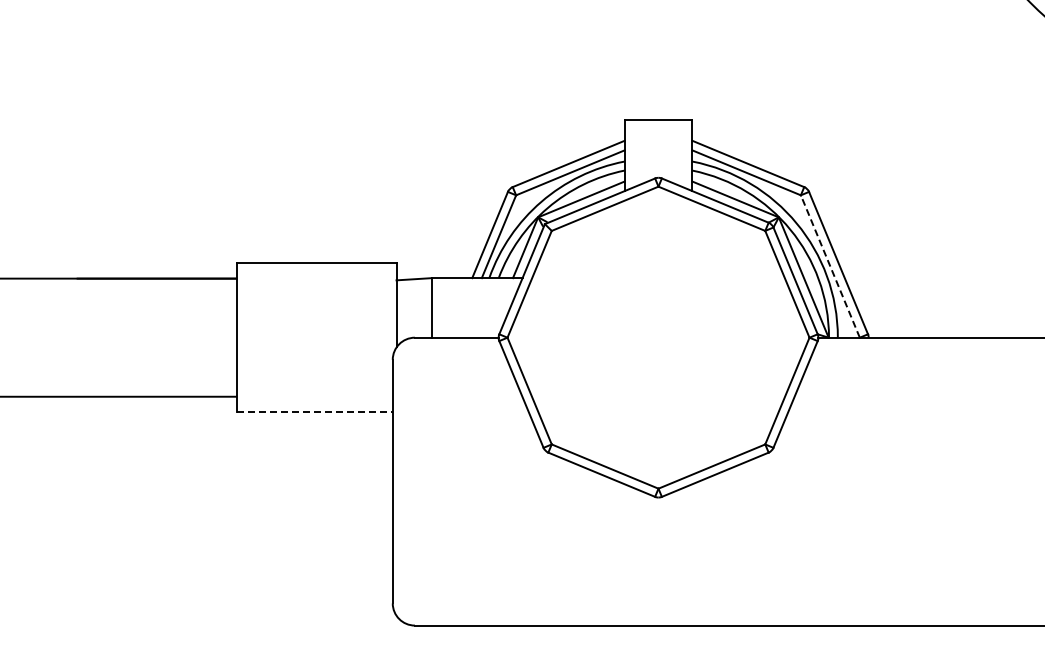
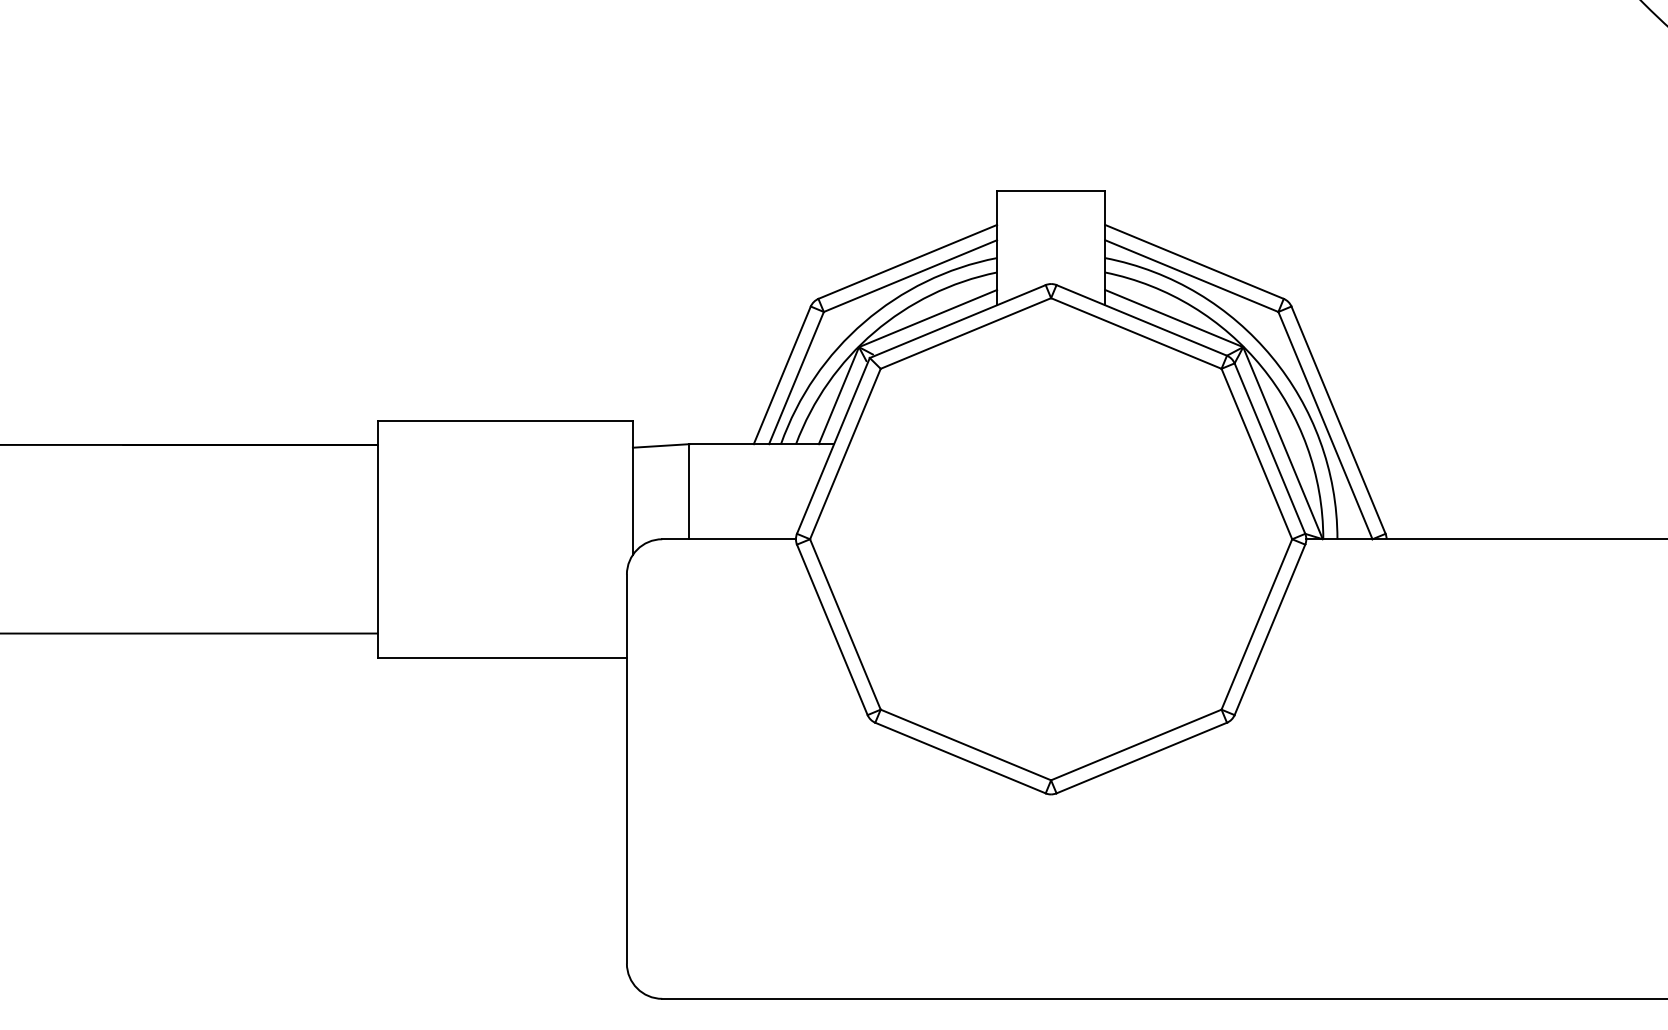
line: (830, 266) -> (1325, 425), dashed -> solid
line: (314, 412) -> (501, 658), dashed -> solid

